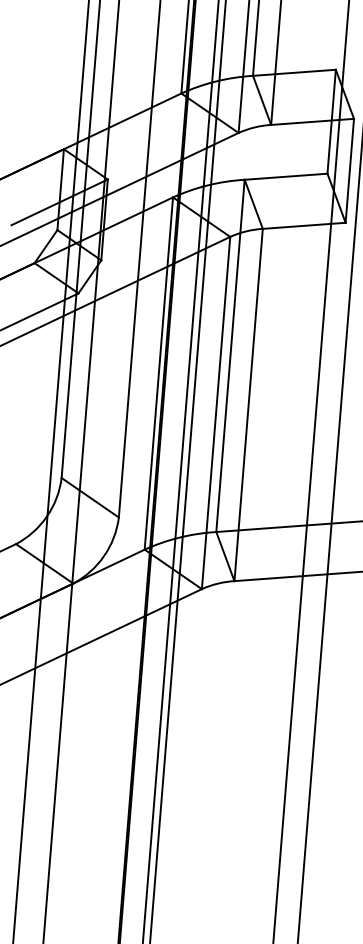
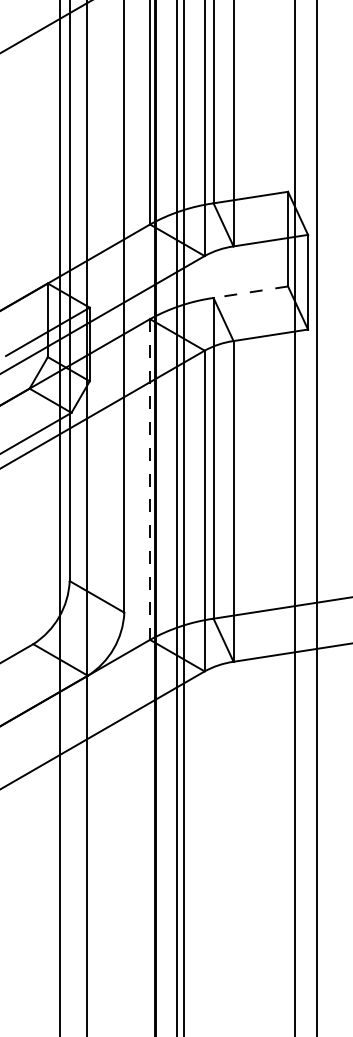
line: (285, 177) -> (250, 292), solid -> dashed
line: (159, 374) -> (150, 480), solid -> dashed

